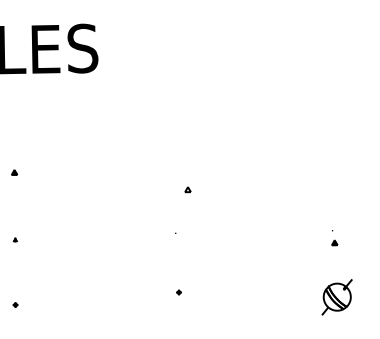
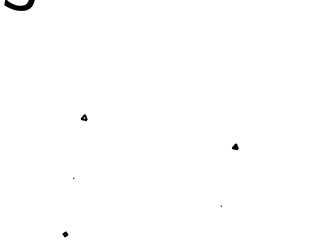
part: (187, 189) -> (84, 117), moved
part: (334, 242) -> (235, 146), moved

